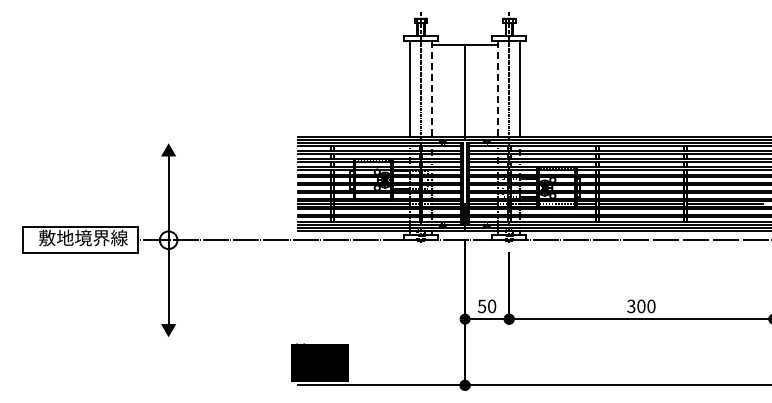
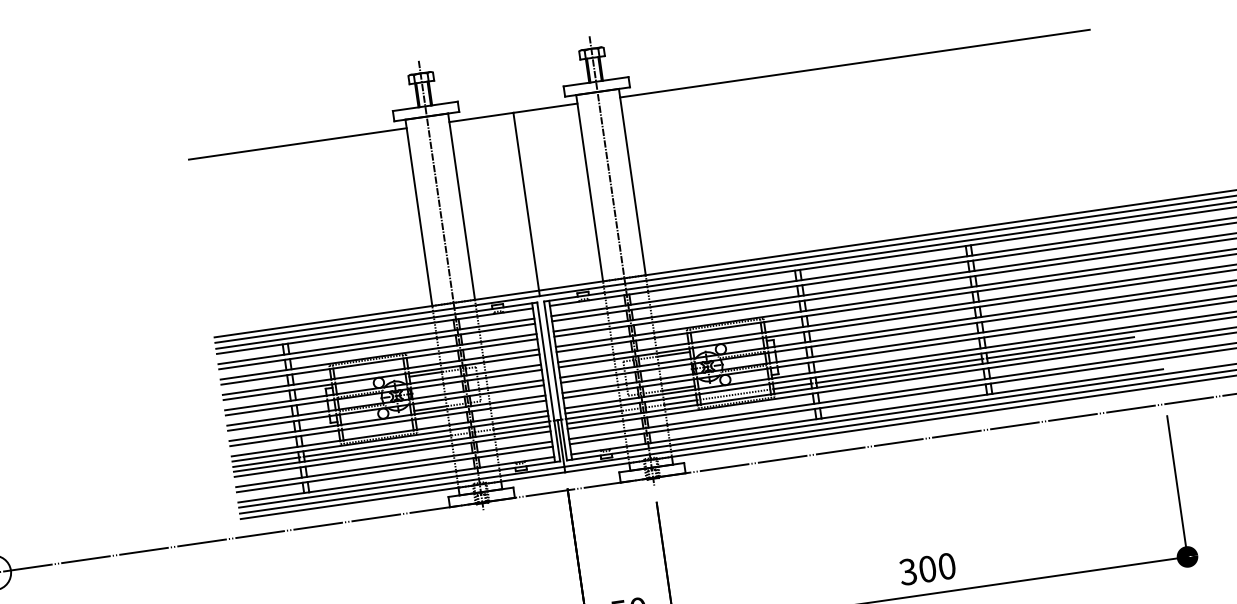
line: (353, 45) -> (297, 144), added
line: (641, 45) -> (855, 63), added
line: (432, 89) -> (462, 207), dashed -> solid
line: (498, 89) -> (590, 189), dashed -> solid

